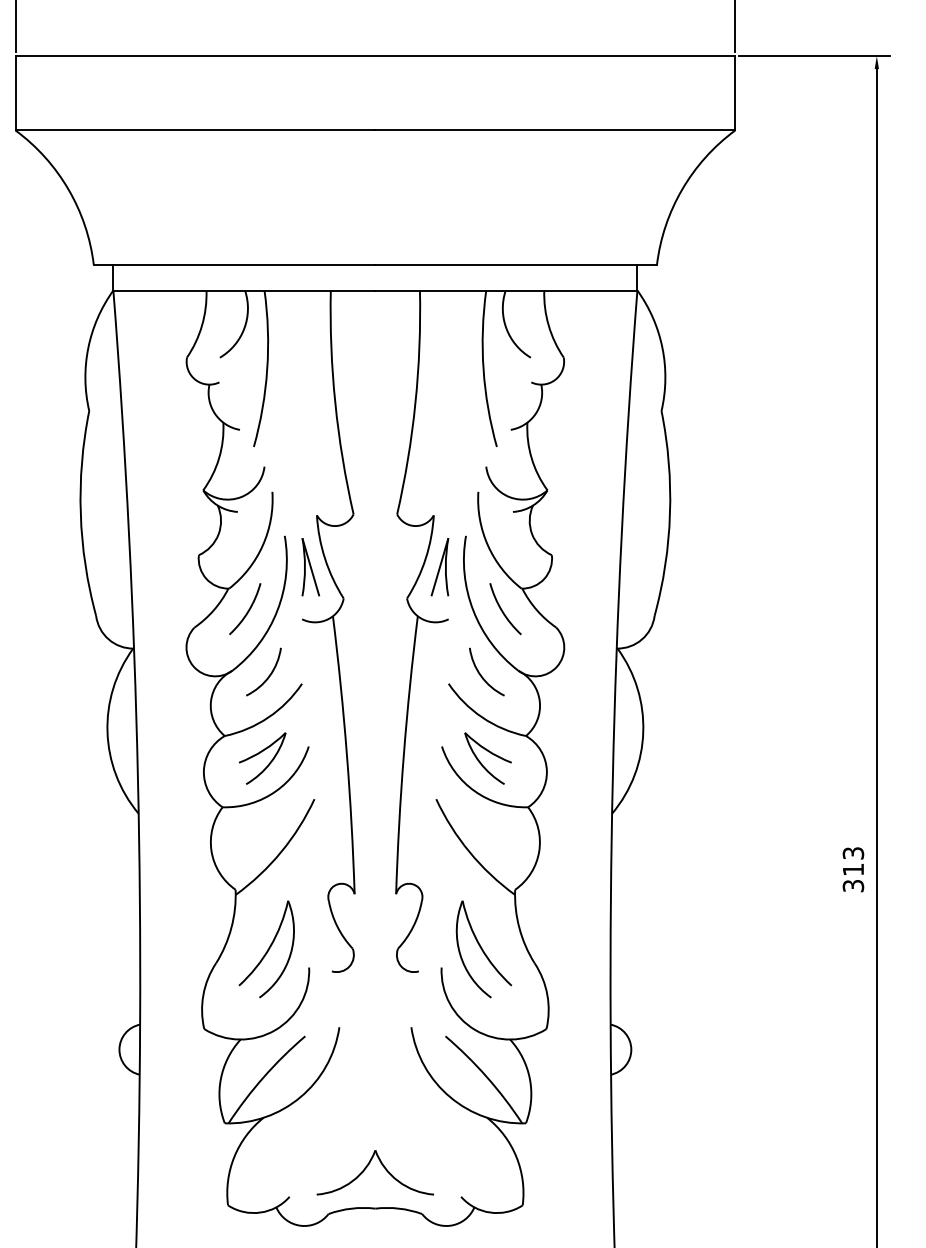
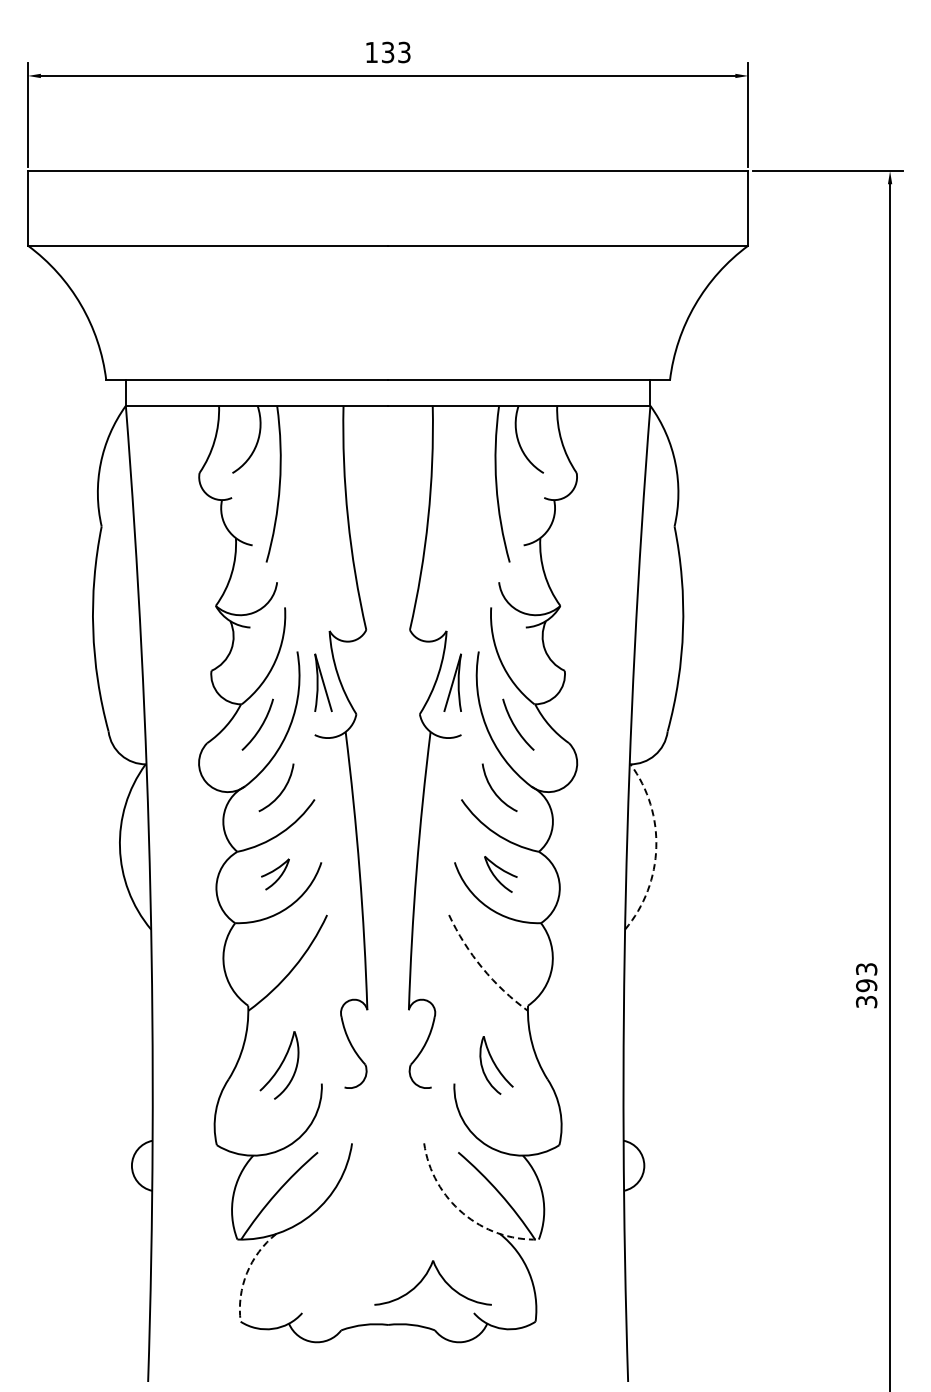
arc: (643, 731) -> (656, 847), solid -> dashed
part: (262, 758) -> (275, 874), size x0.6
part: (487, 758) -> (500, 874), size x0.7
arc: (469, 852) -> (482, 968), solid -> dashed
text: (853, 869) -> (866, 985), 313 -> 393
part: (266, 949) -> (279, 1065), size x0.7
part: (483, 949) -> (496, 1065), size x0.6
arc: (450, 1097) -> (463, 1213), solid -> dashed
arc: (233, 1157) -> (246, 1273), solid -> dashed
part: (367, 1167) -> (425, 1277), moved

